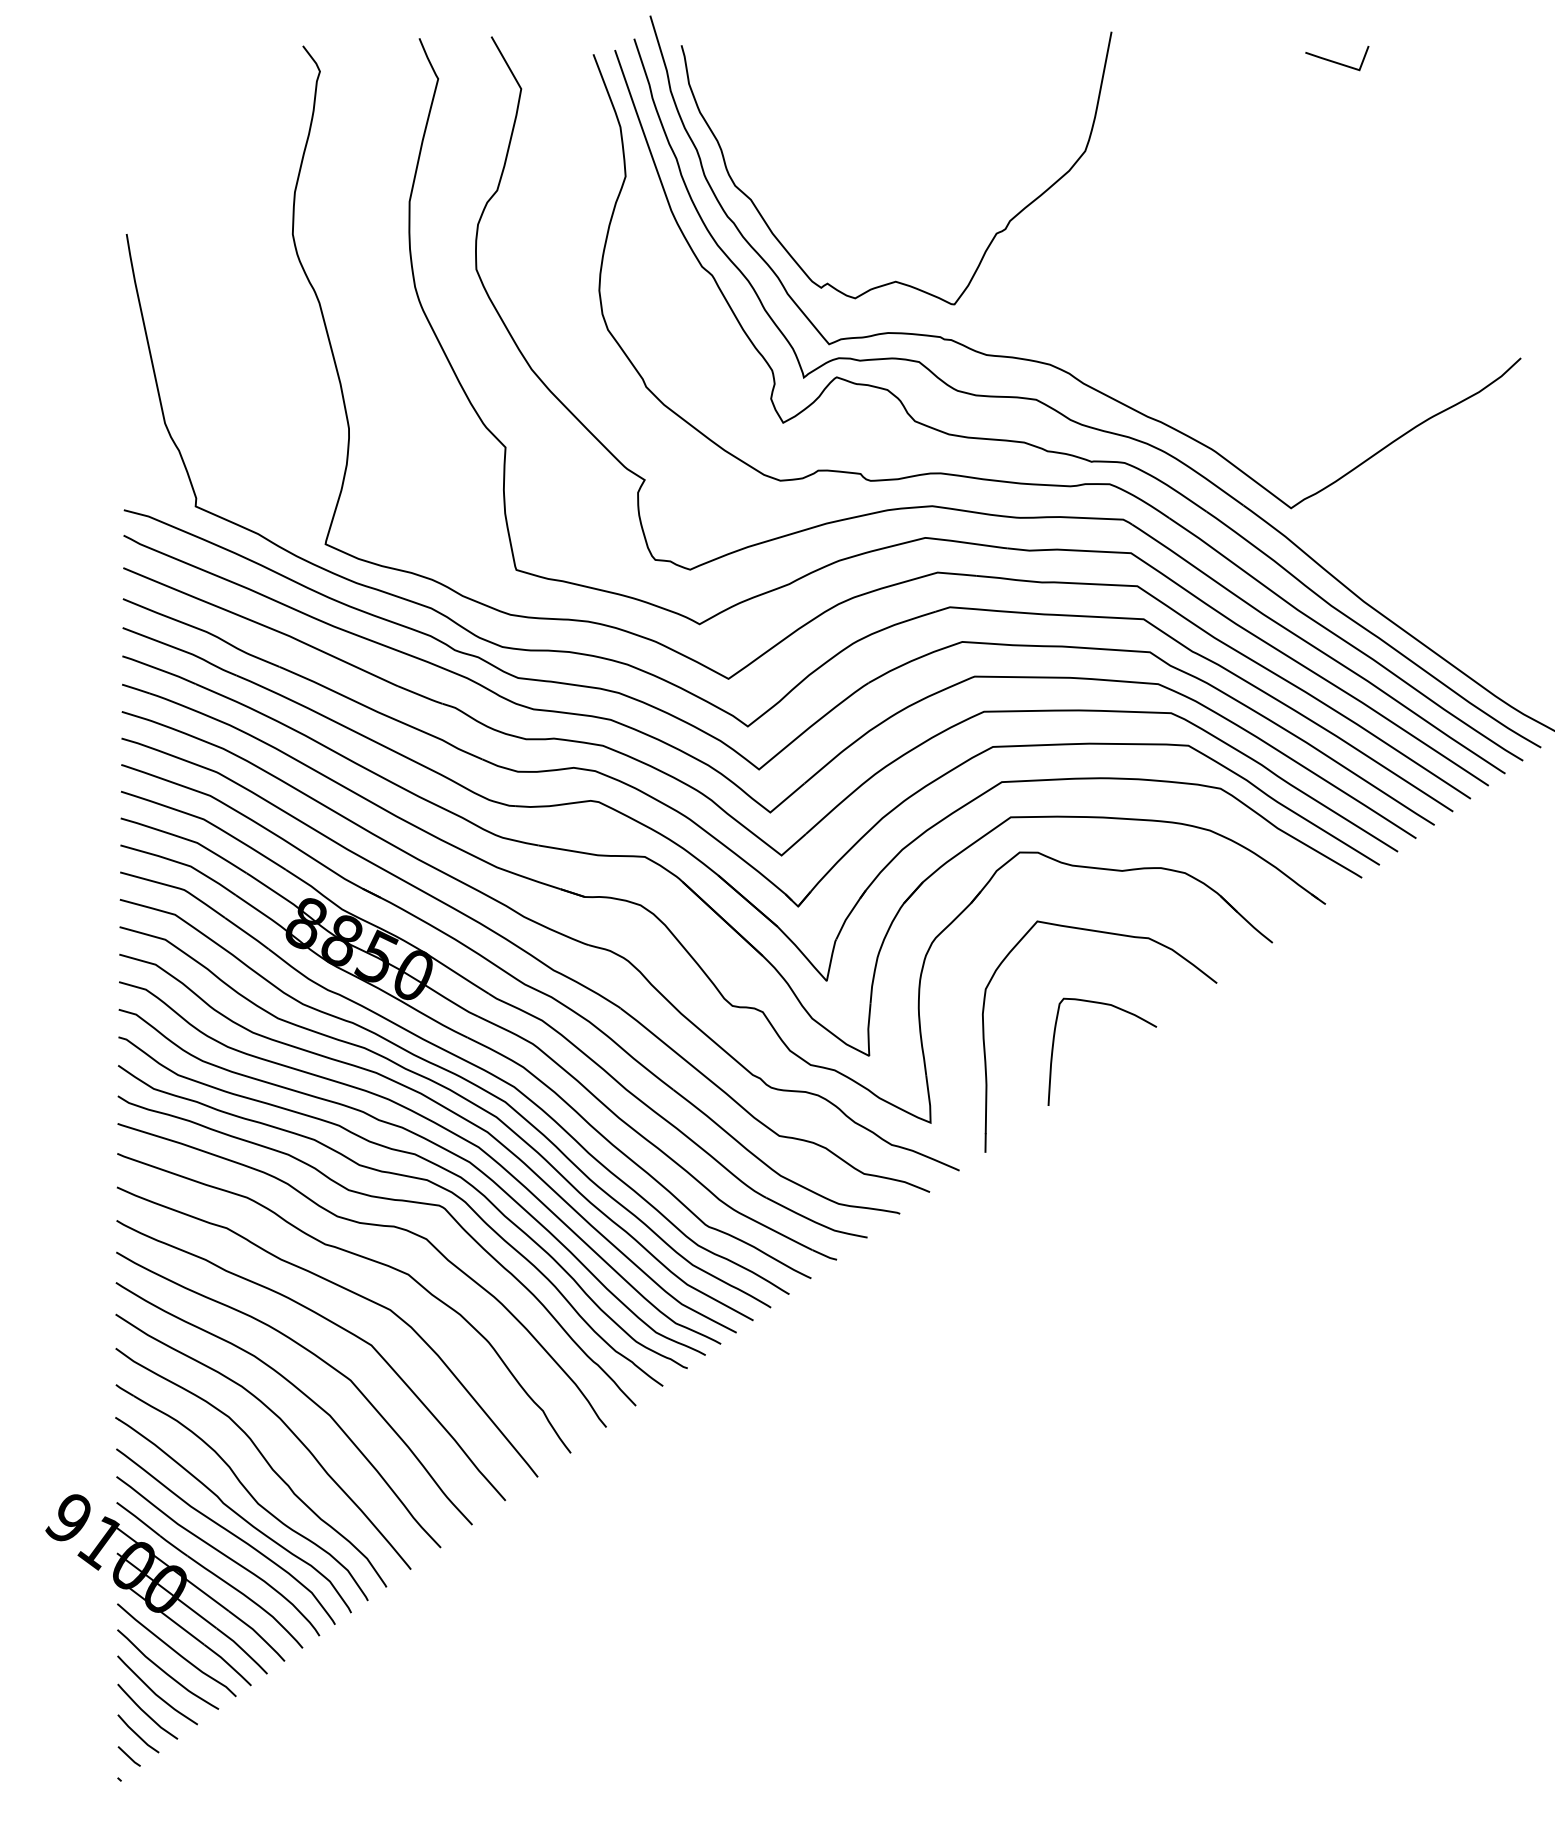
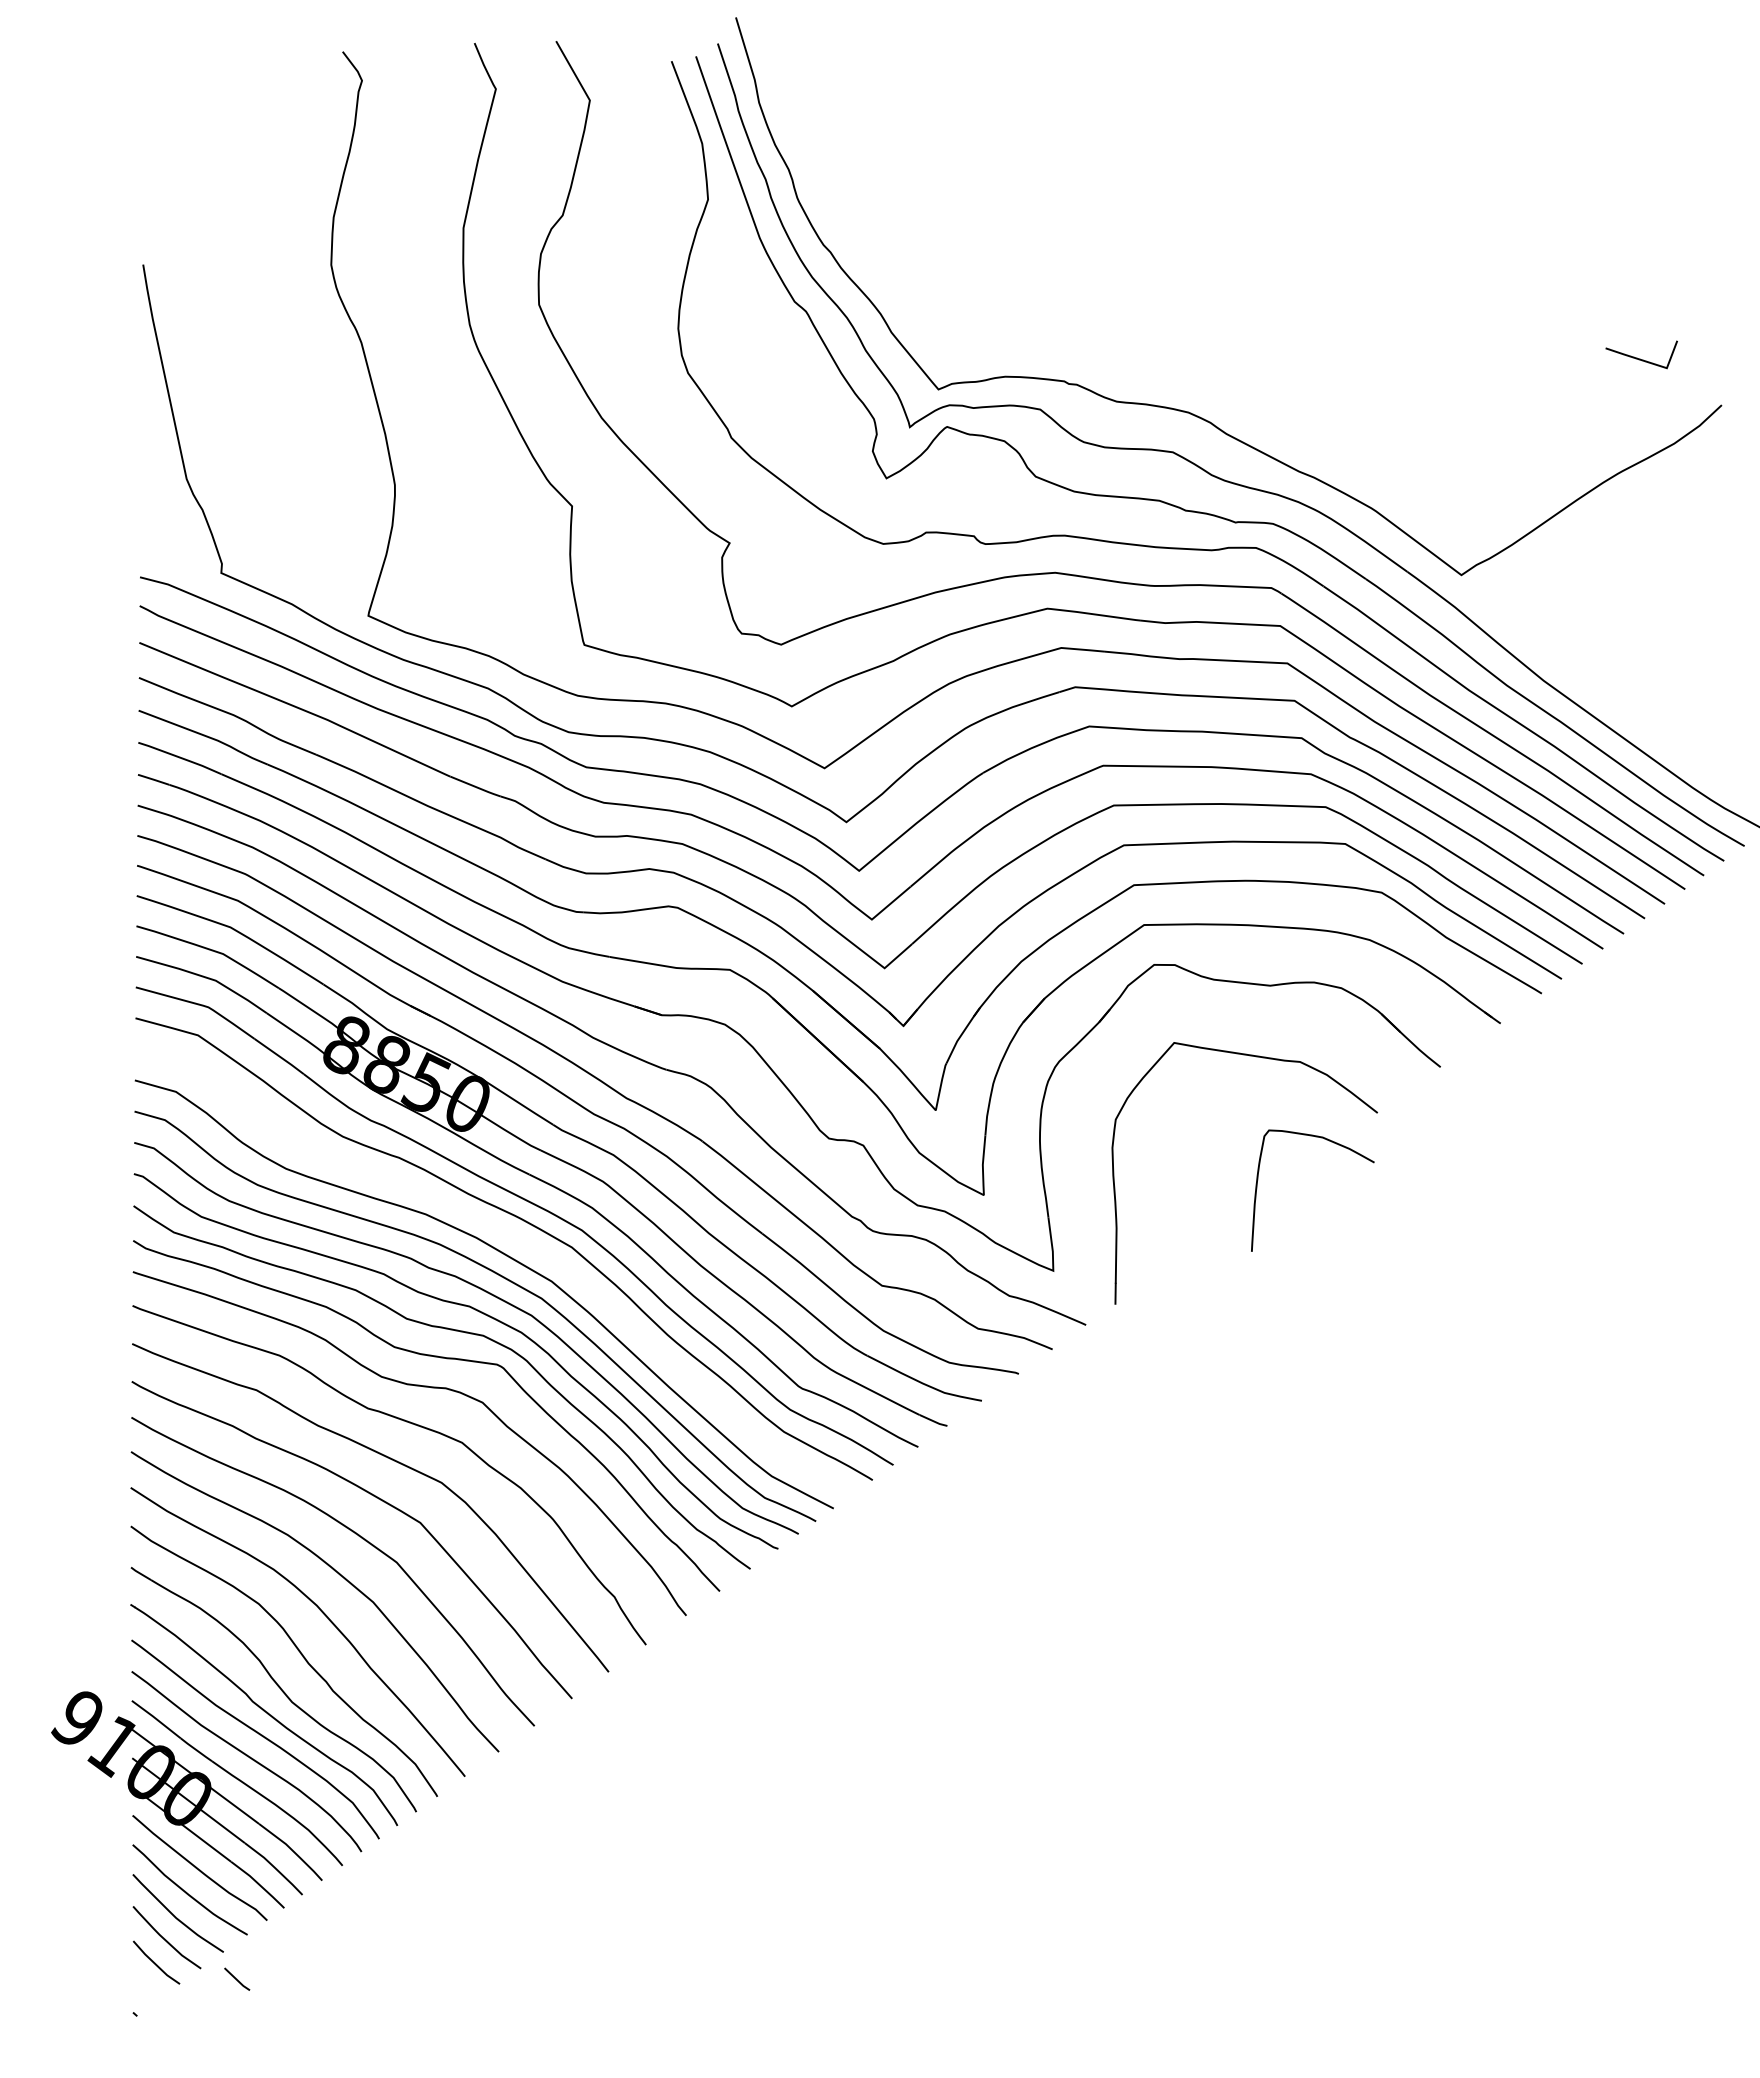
line: (1336, 61) -> (1640, 358), moved
curve: (896, 280) -> (1014, 317), removed
curve: (1120, 1010) -> (1333, 1143), moved
curve: (453, 1093) -> (513, 1237), removed
line: (128, 1755) -> (236, 1978), moved

